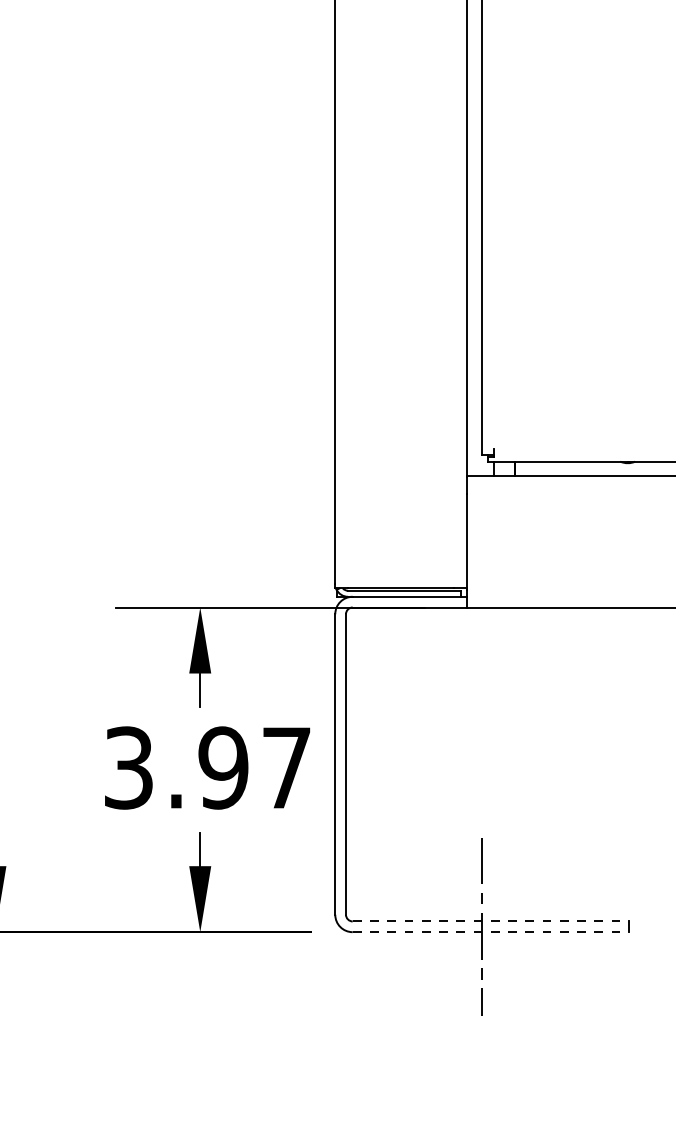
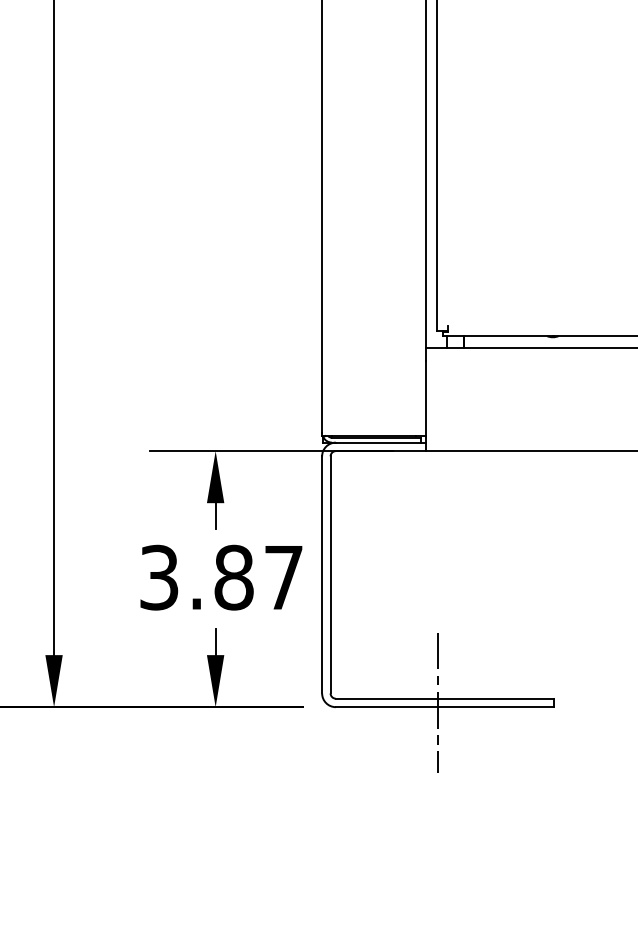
text: (222, 767) -> (233, 577), 3.97 -> 3.87
line: (490, 921) -> (444, 698), dashed -> solid
line: (490, 932) -> (444, 707), dashed -> solid

